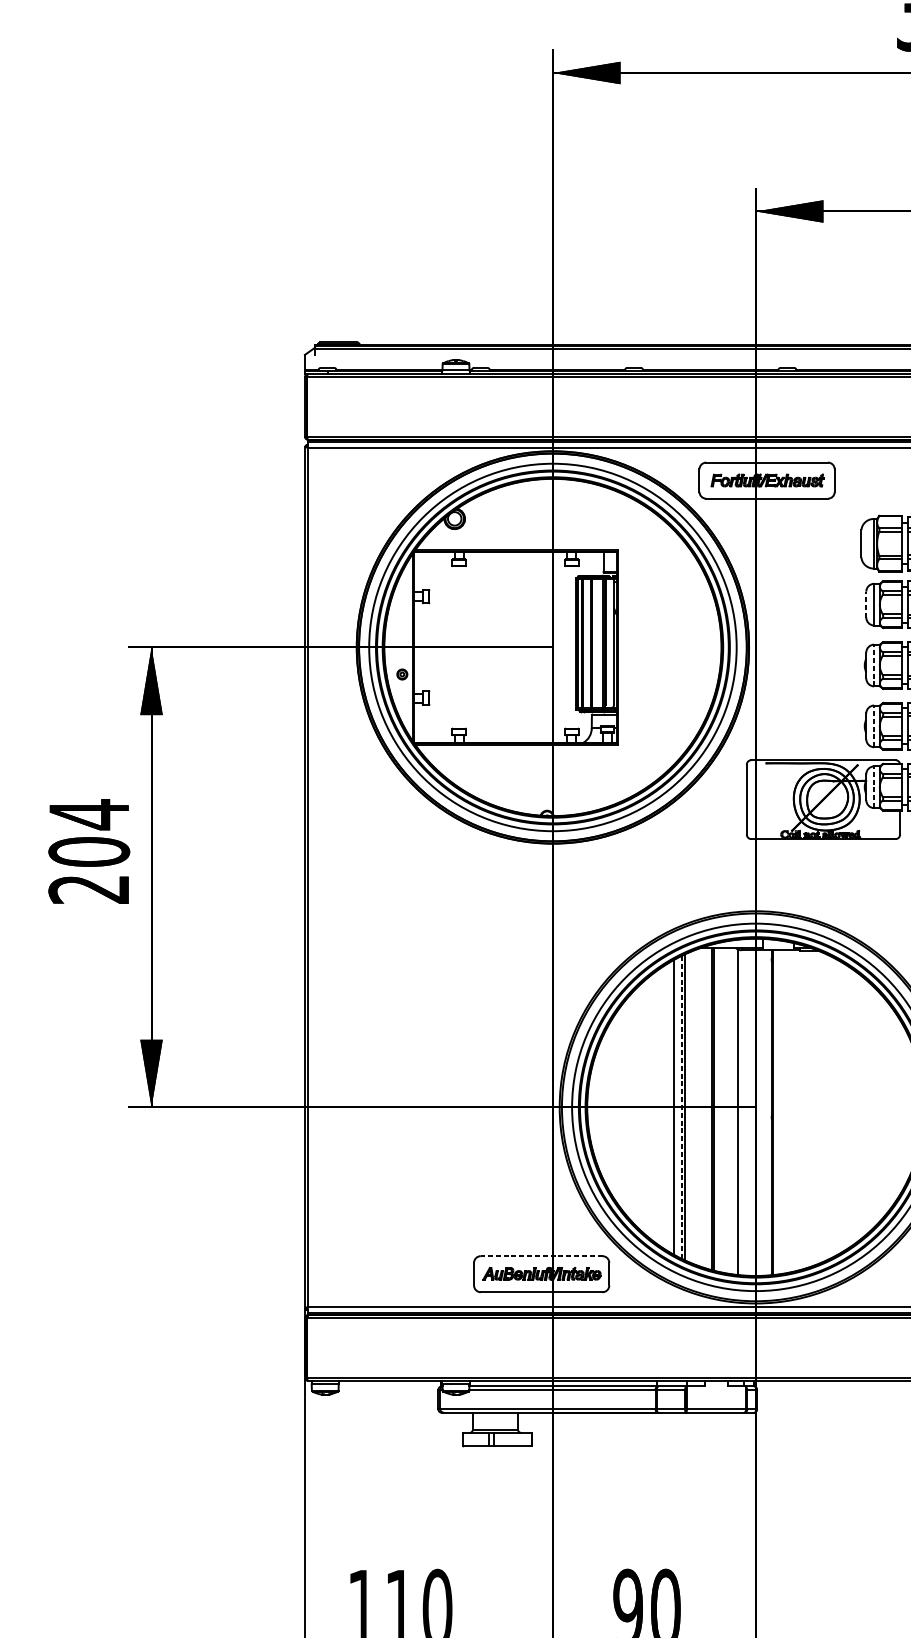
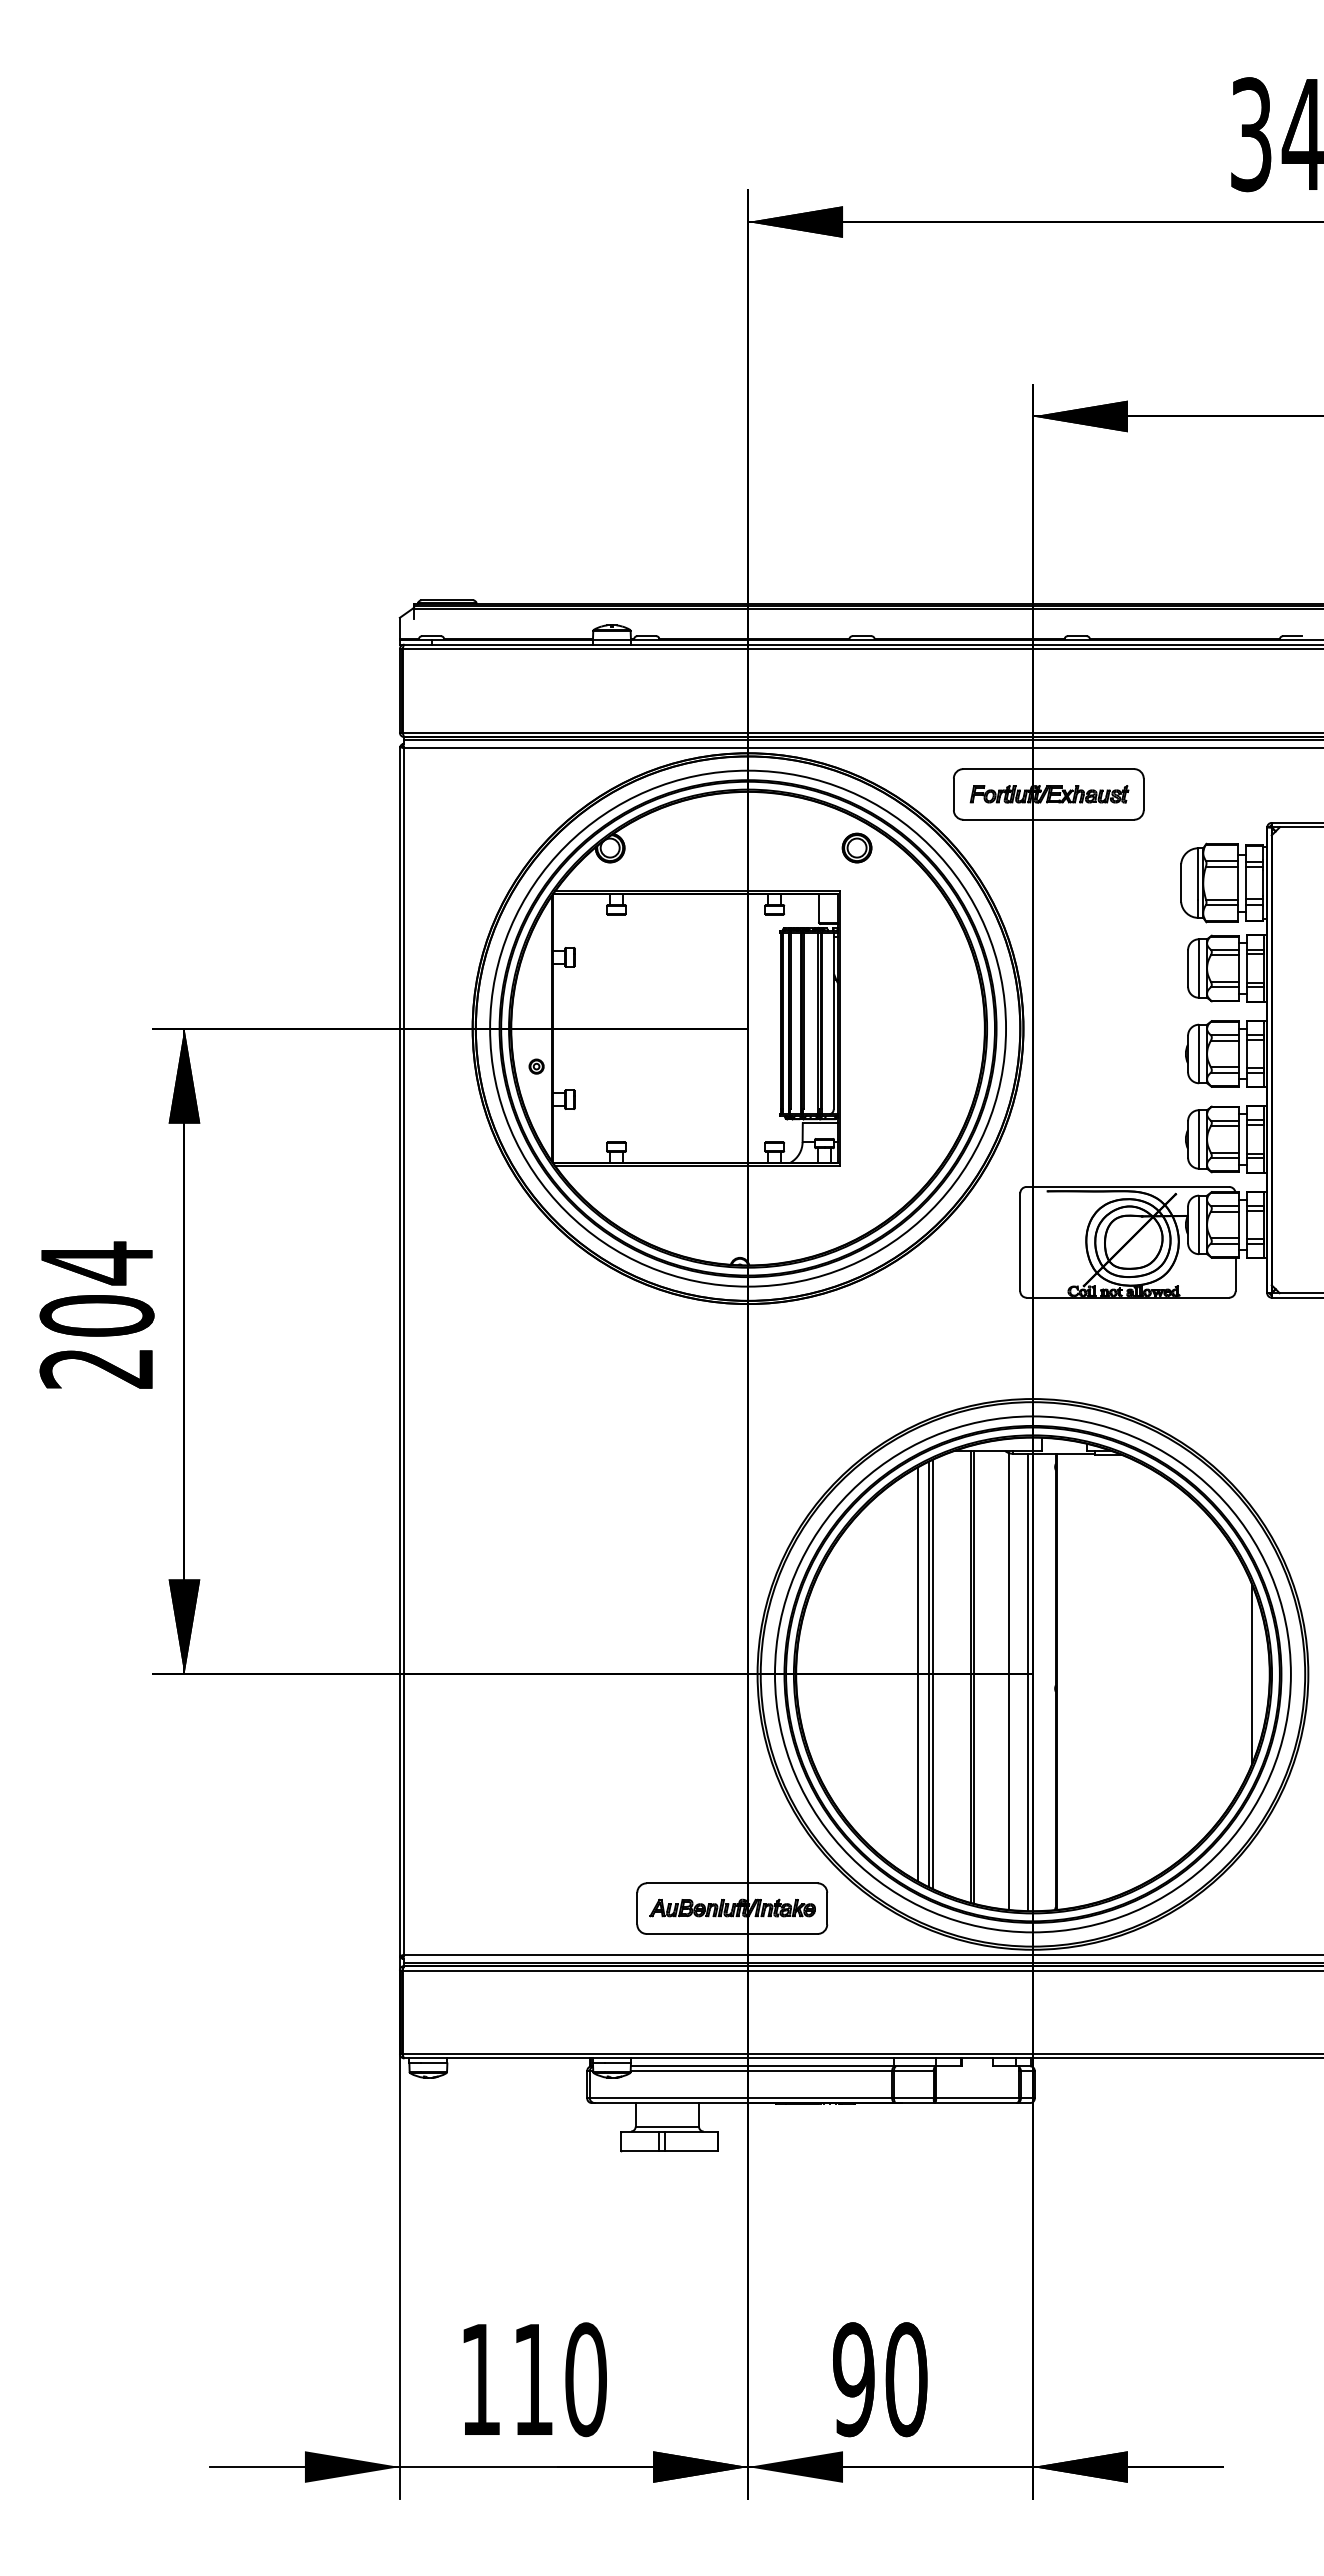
part: (630, 518) -> (856, 847), added
line: (866, 604) -> (1188, 968), dashed -> solid
line: (874, 665) -> (1199, 1053), dashed -> solid
line: (874, 725) -> (1199, 1138), dashed -> solid
line: (874, 786) -> (1199, 1224), dashed -> solid
line: (681, 1107) -> (928, 1674), dashed -> solid
line: (751, 1113) -> (1027, 1682), added
line: (541, 1256) -> (731, 1883), dashed -> solid

